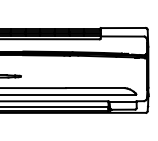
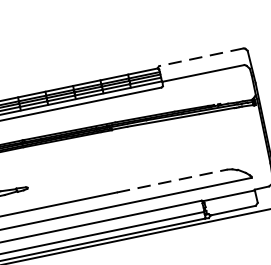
line: (123, 28) -> (201, 58), solid -> dashed
line: (95, 88) -> (172, 181), solid -> dashed

